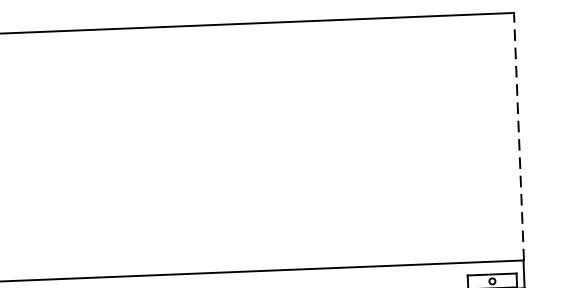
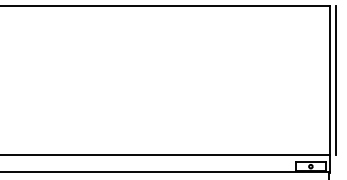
line: (519, 135) -> (330, 79), dashed -> solid
line: (529, 136) -> (336, 80), added

